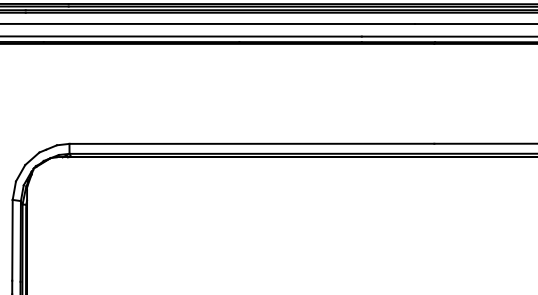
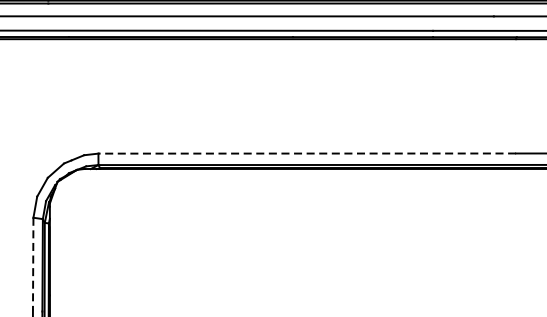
line: (251, 143) -> (306, 153), solid -> dashed
line: (12, 240) -> (33, 264), solid -> dashed

